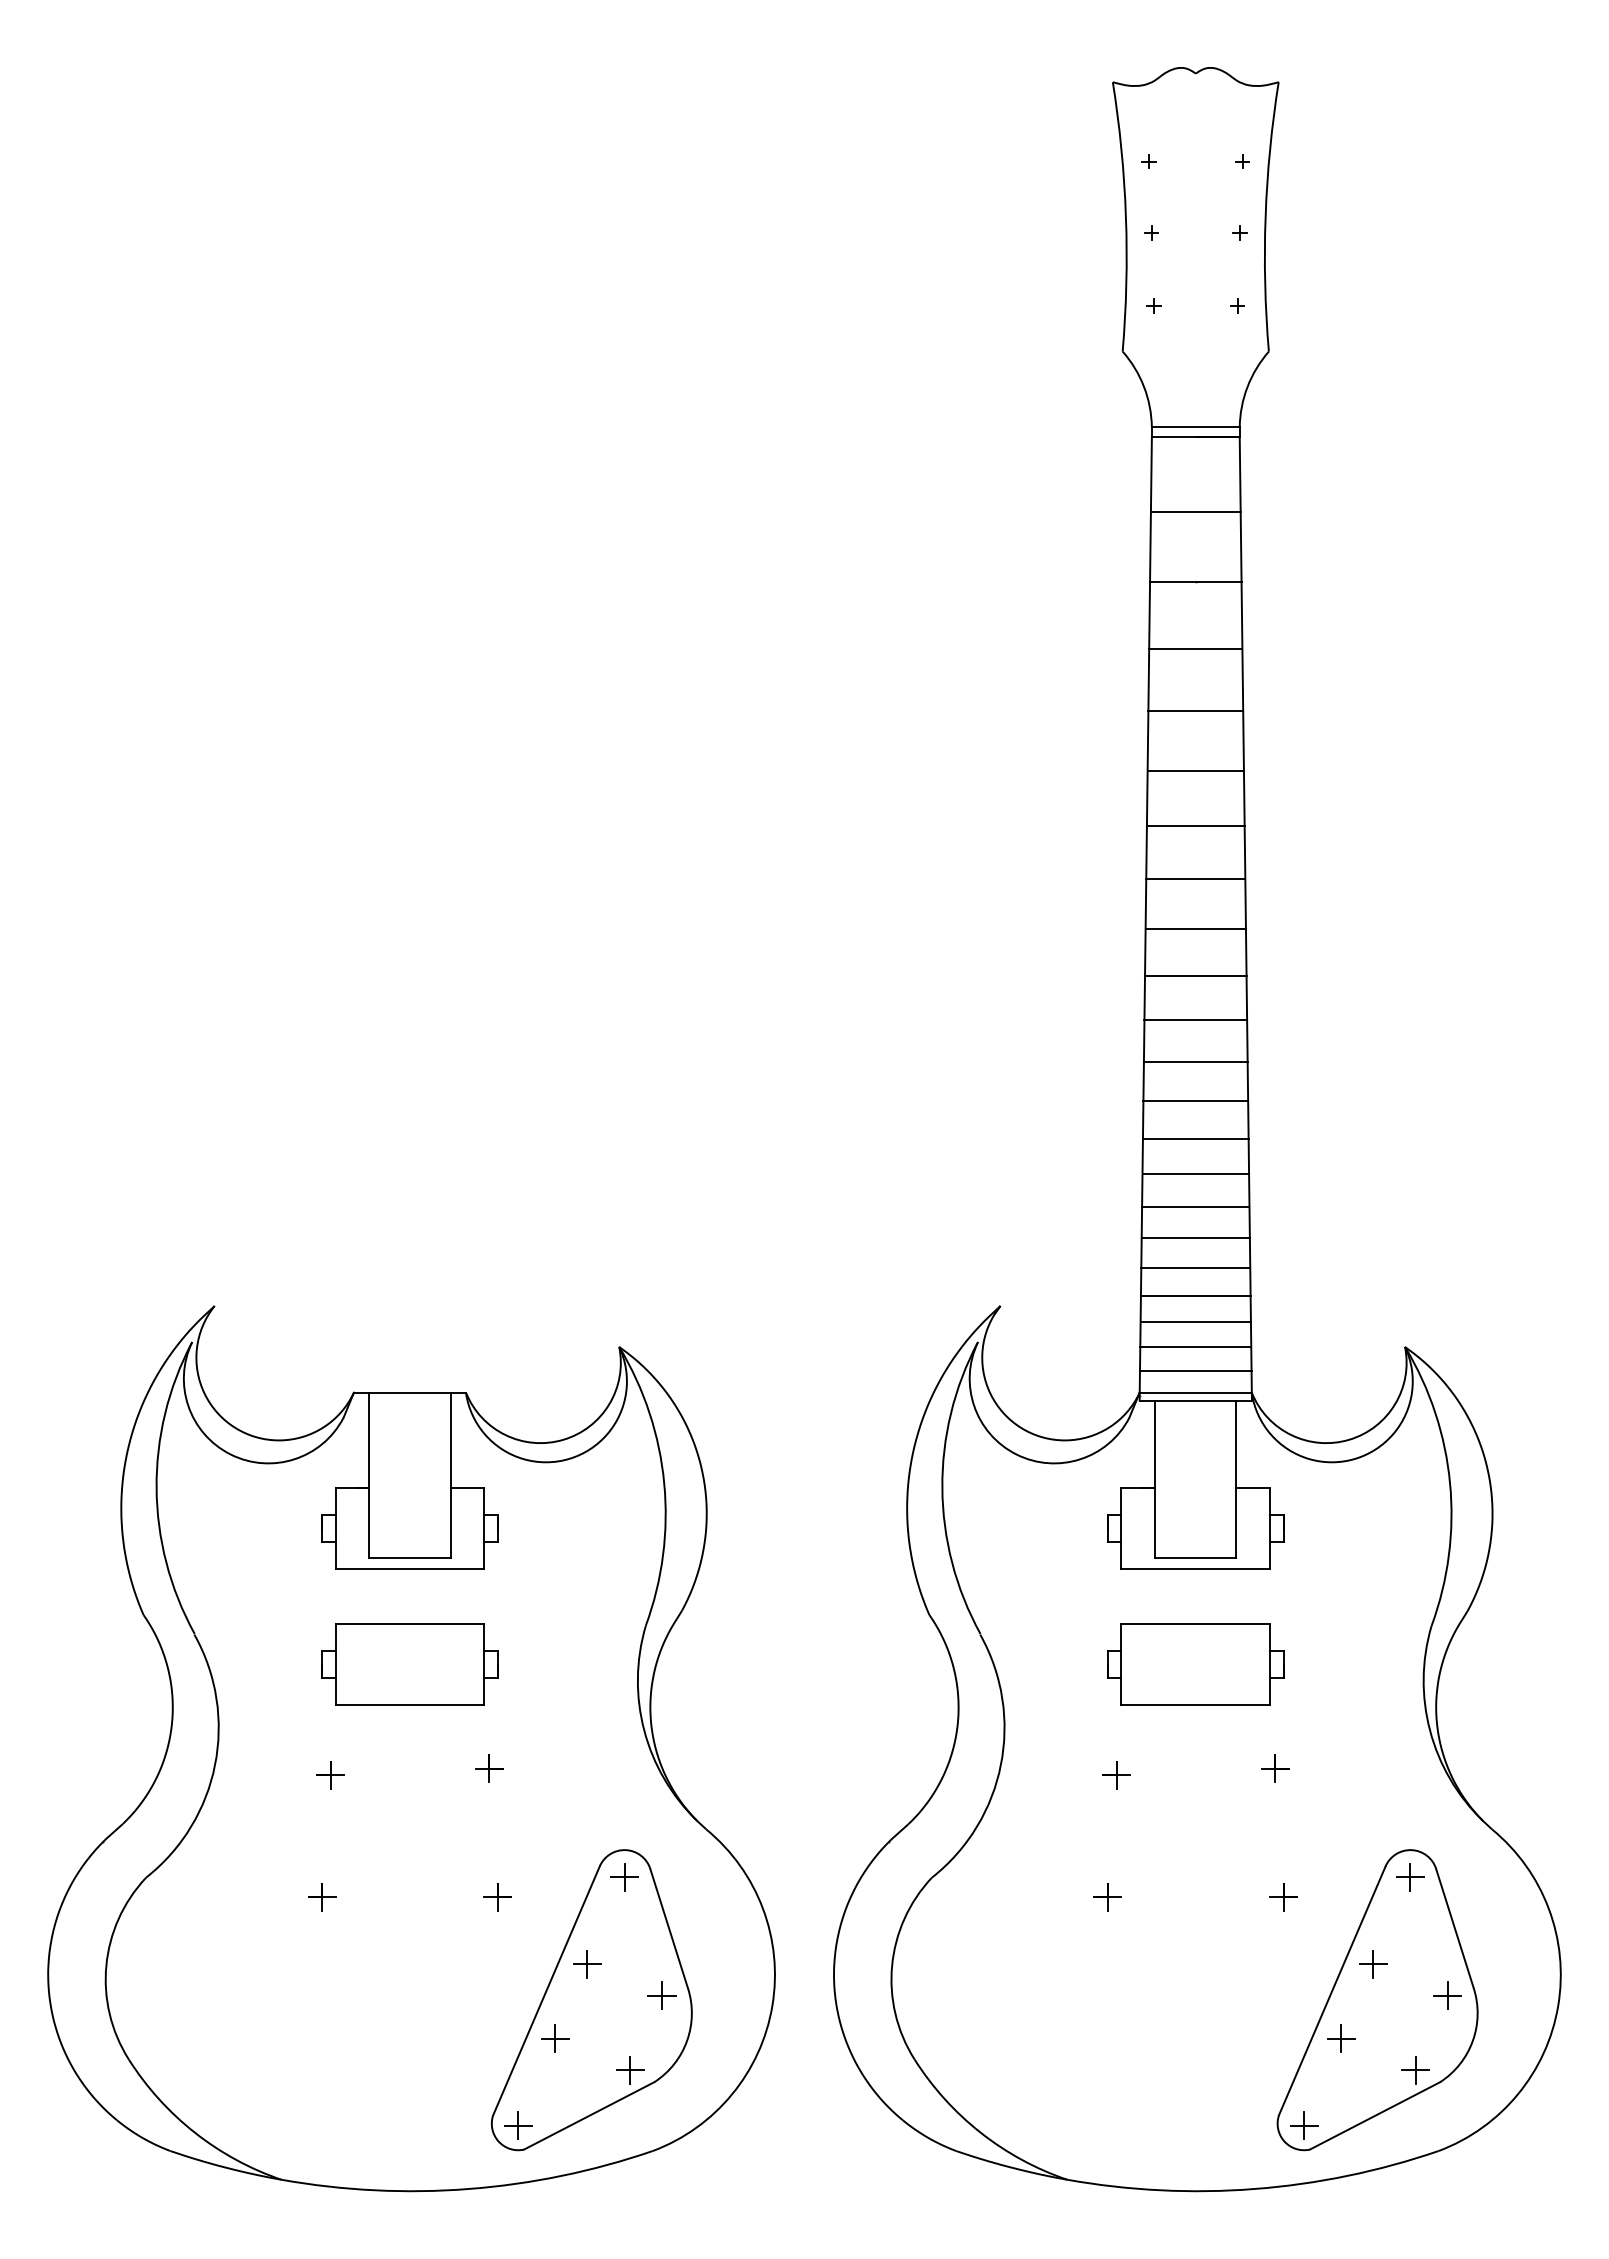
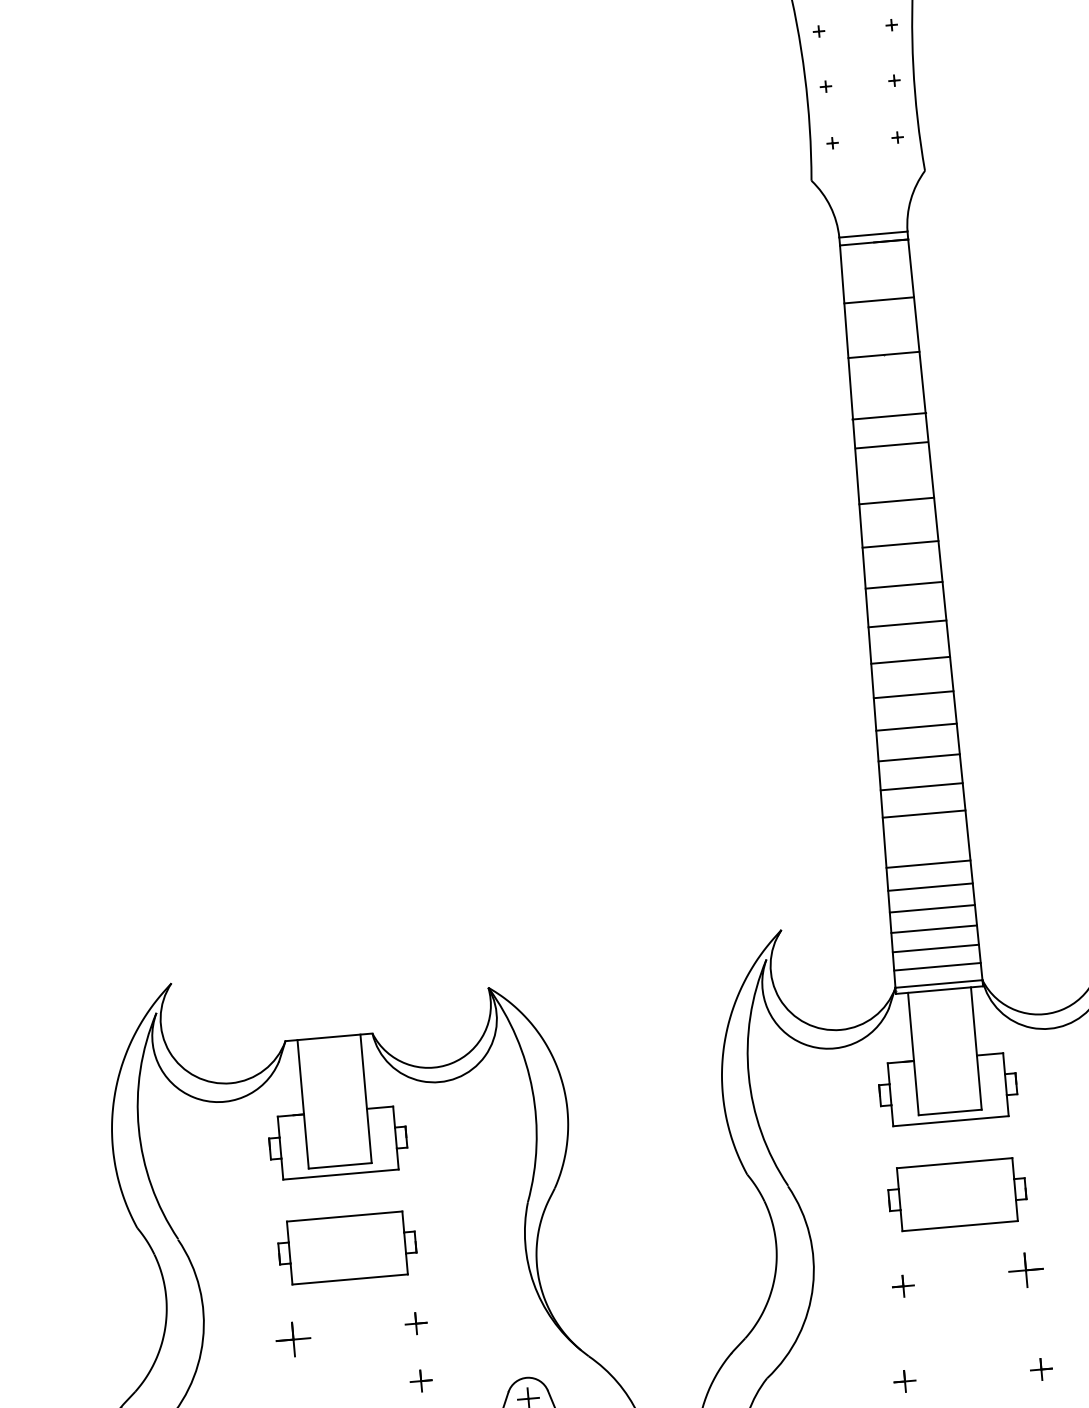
line: (1195, 648) -> (891, 445), moved
line: (1195, 711) -> (889, 416), moved
line: (1195, 1206) -> (926, 839), removed
part: (1275, 1768) -> (1026, 1270), size x1.6
part: (330, 1775) -> (293, 1339), size x1.6
part: (489, 1842) -> (421, 1381), added

